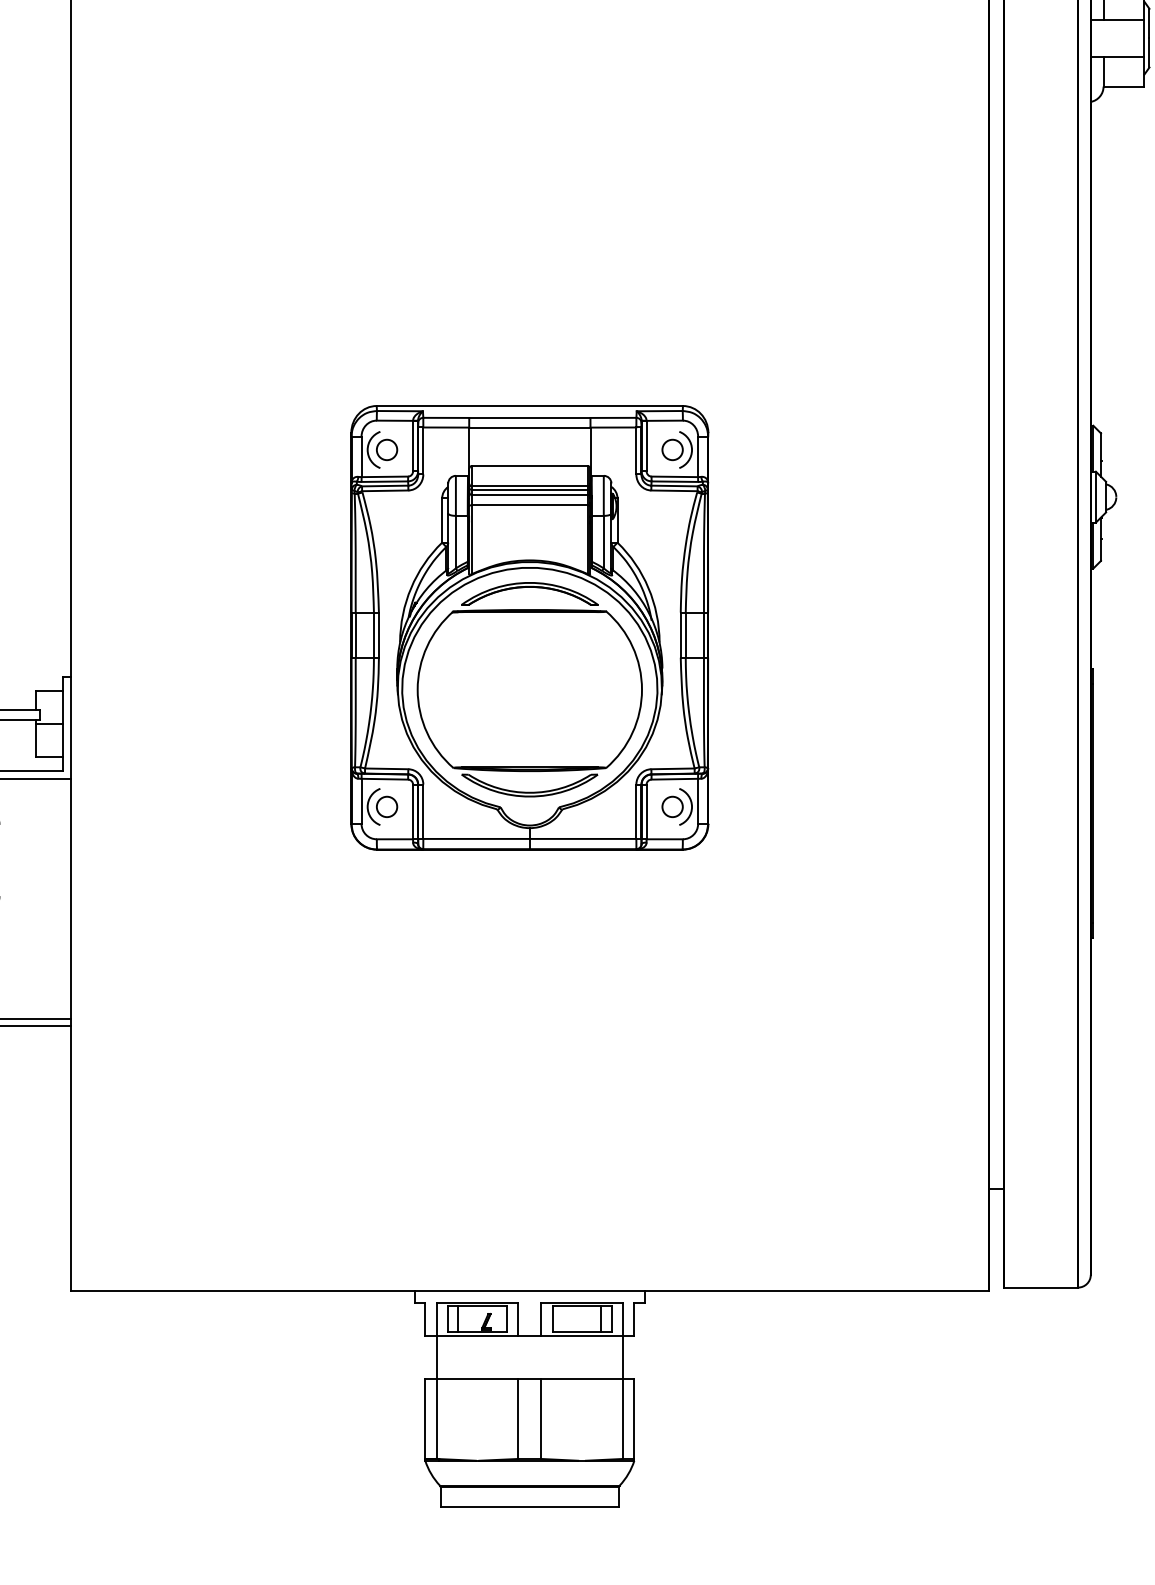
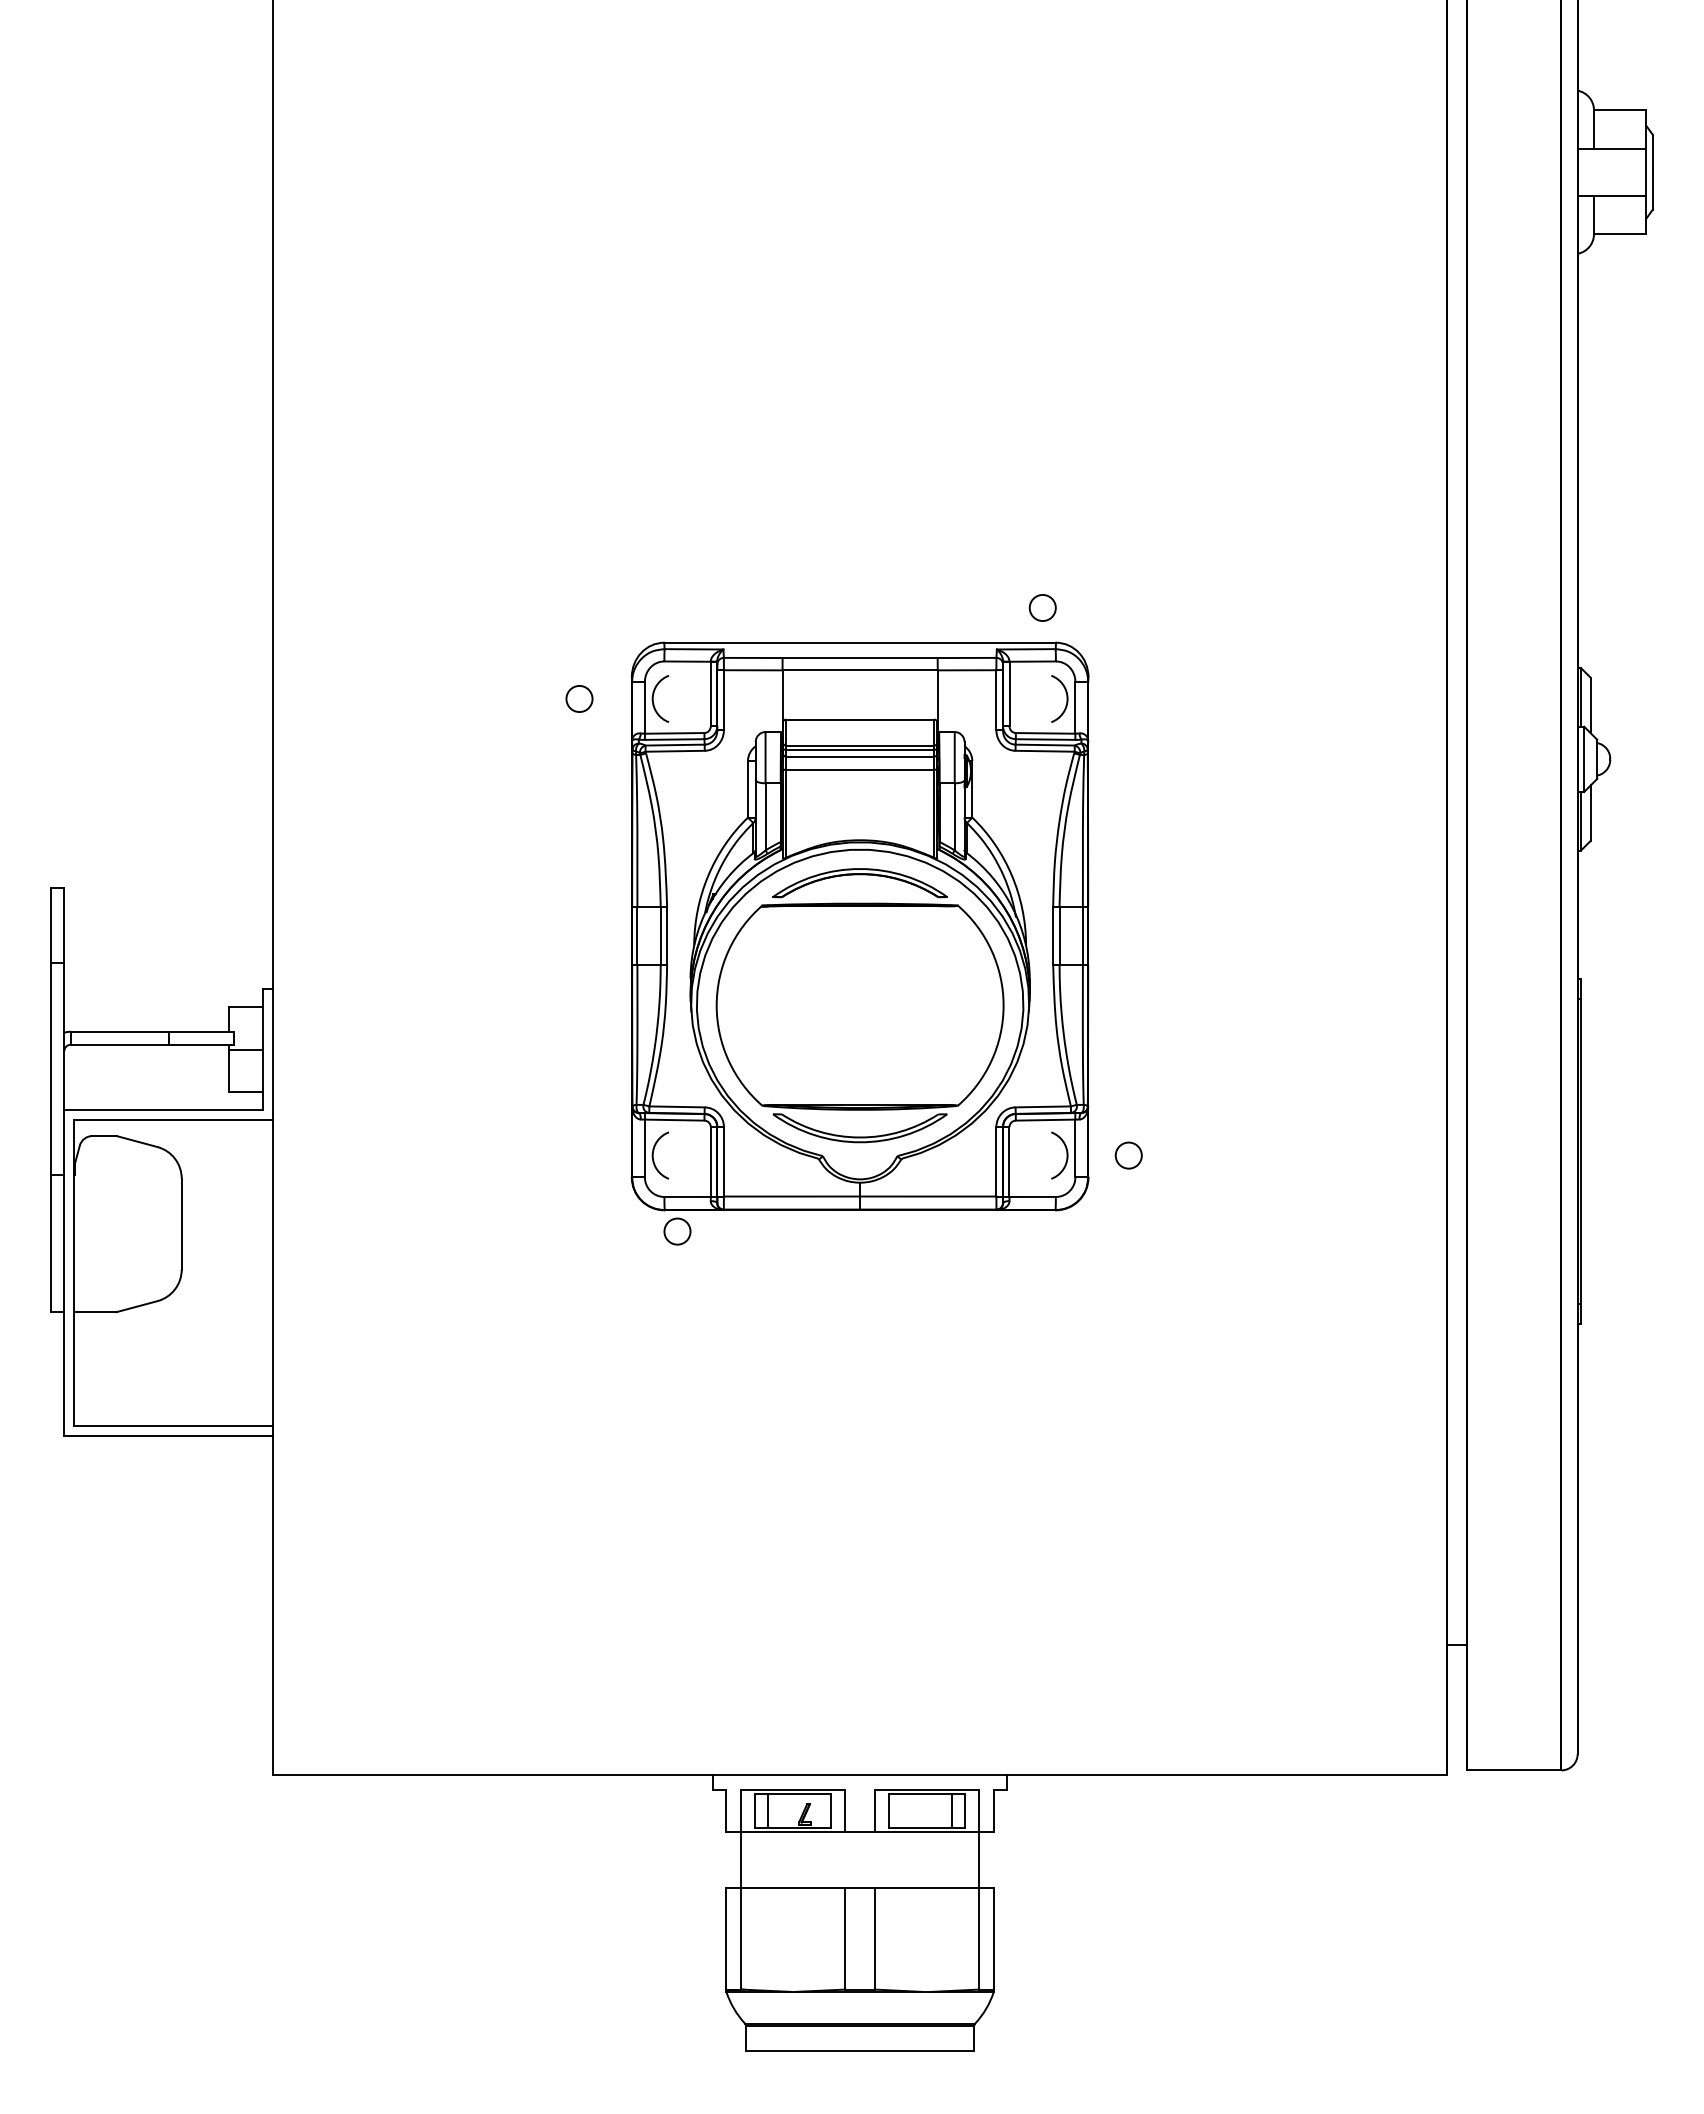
circle: (387, 449) -> (579, 698), moved
circle: (672, 449) -> (1042, 607), moved
circle: (387, 806) -> (677, 1231), moved
circle: (672, 806) -> (1128, 1155), moved

